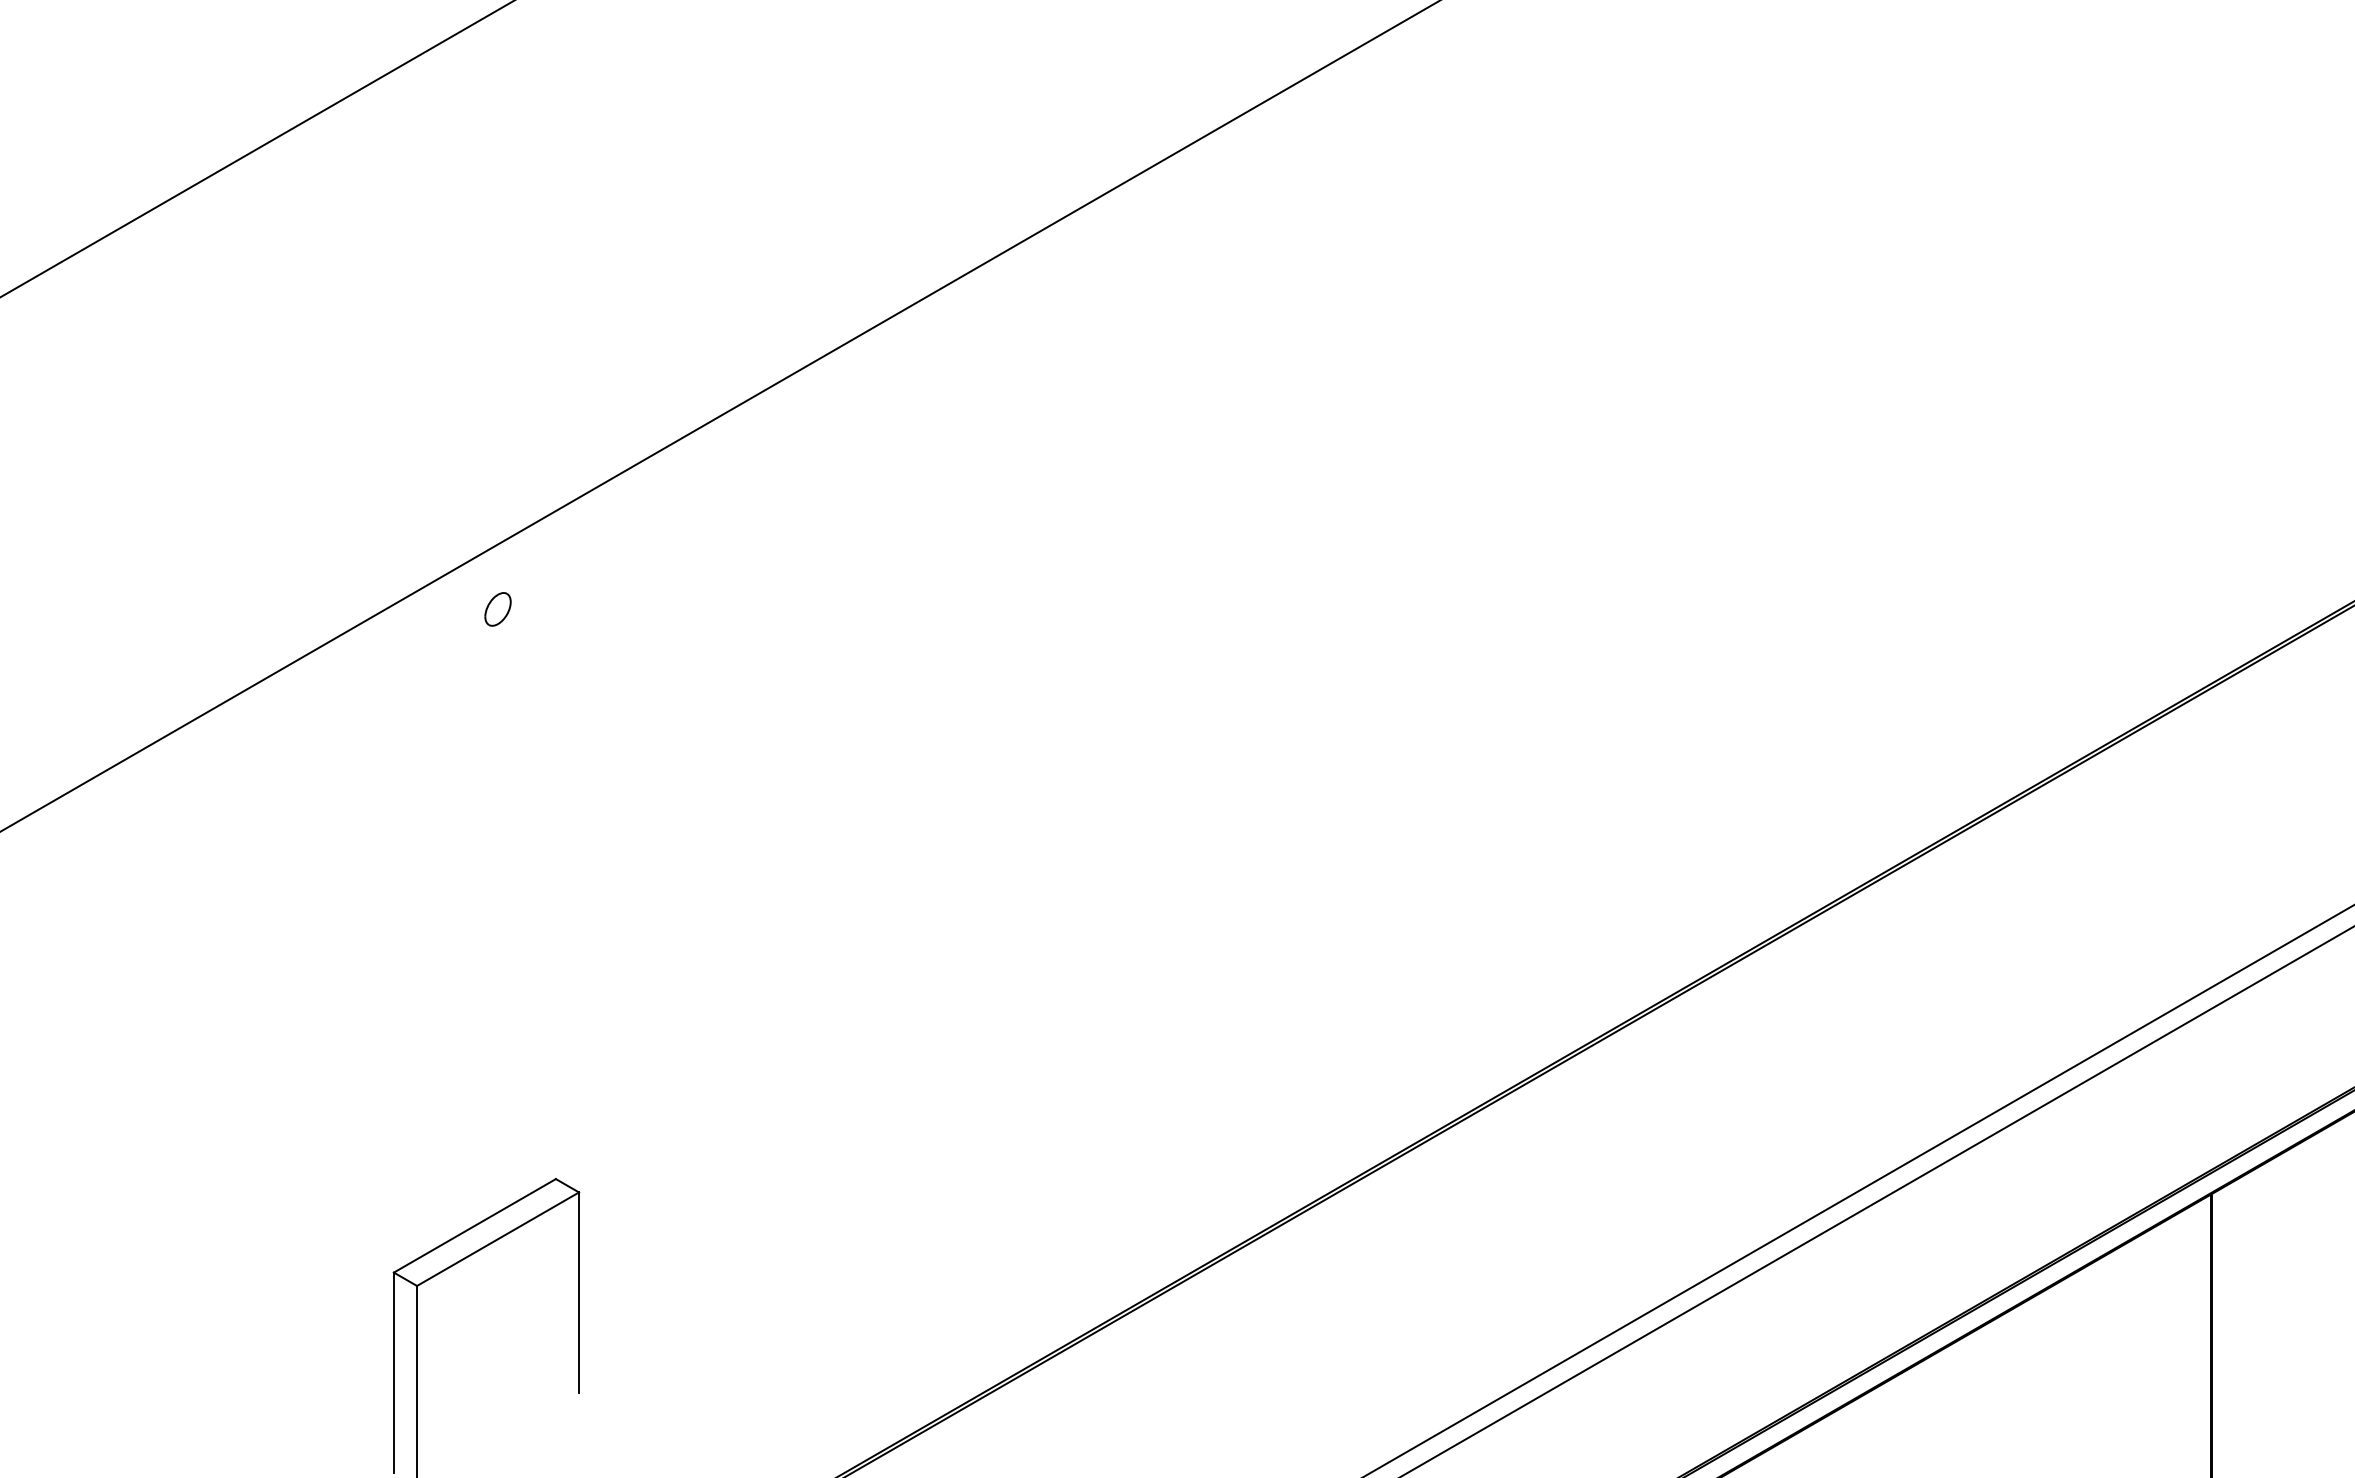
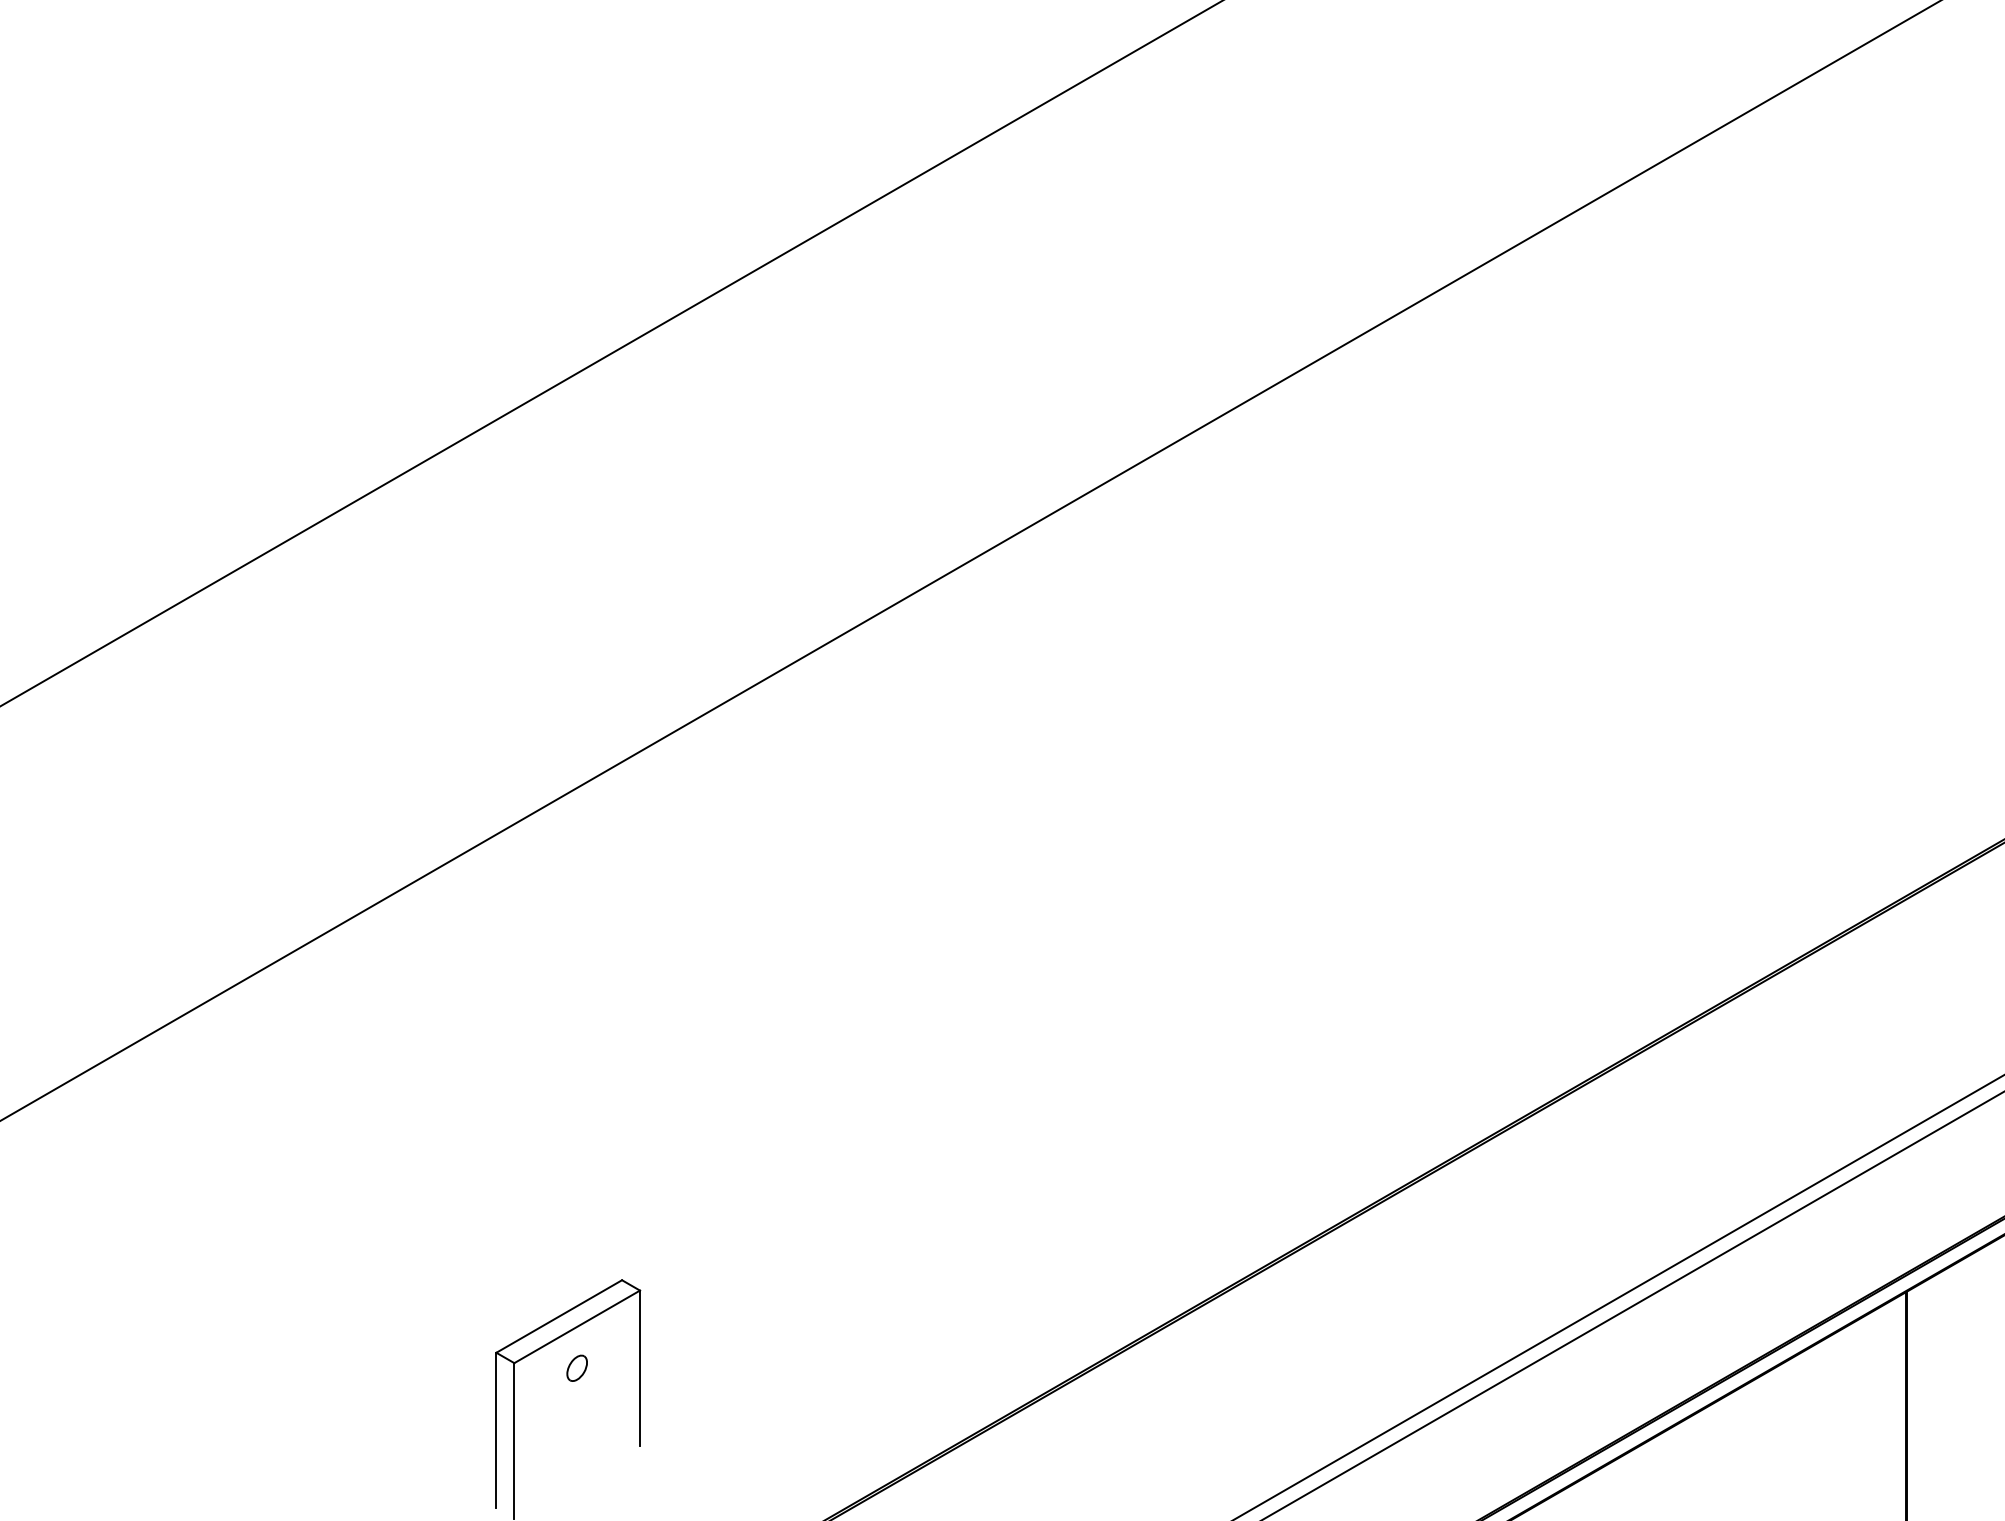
part: (497, 608) -> (576, 1367), moved

